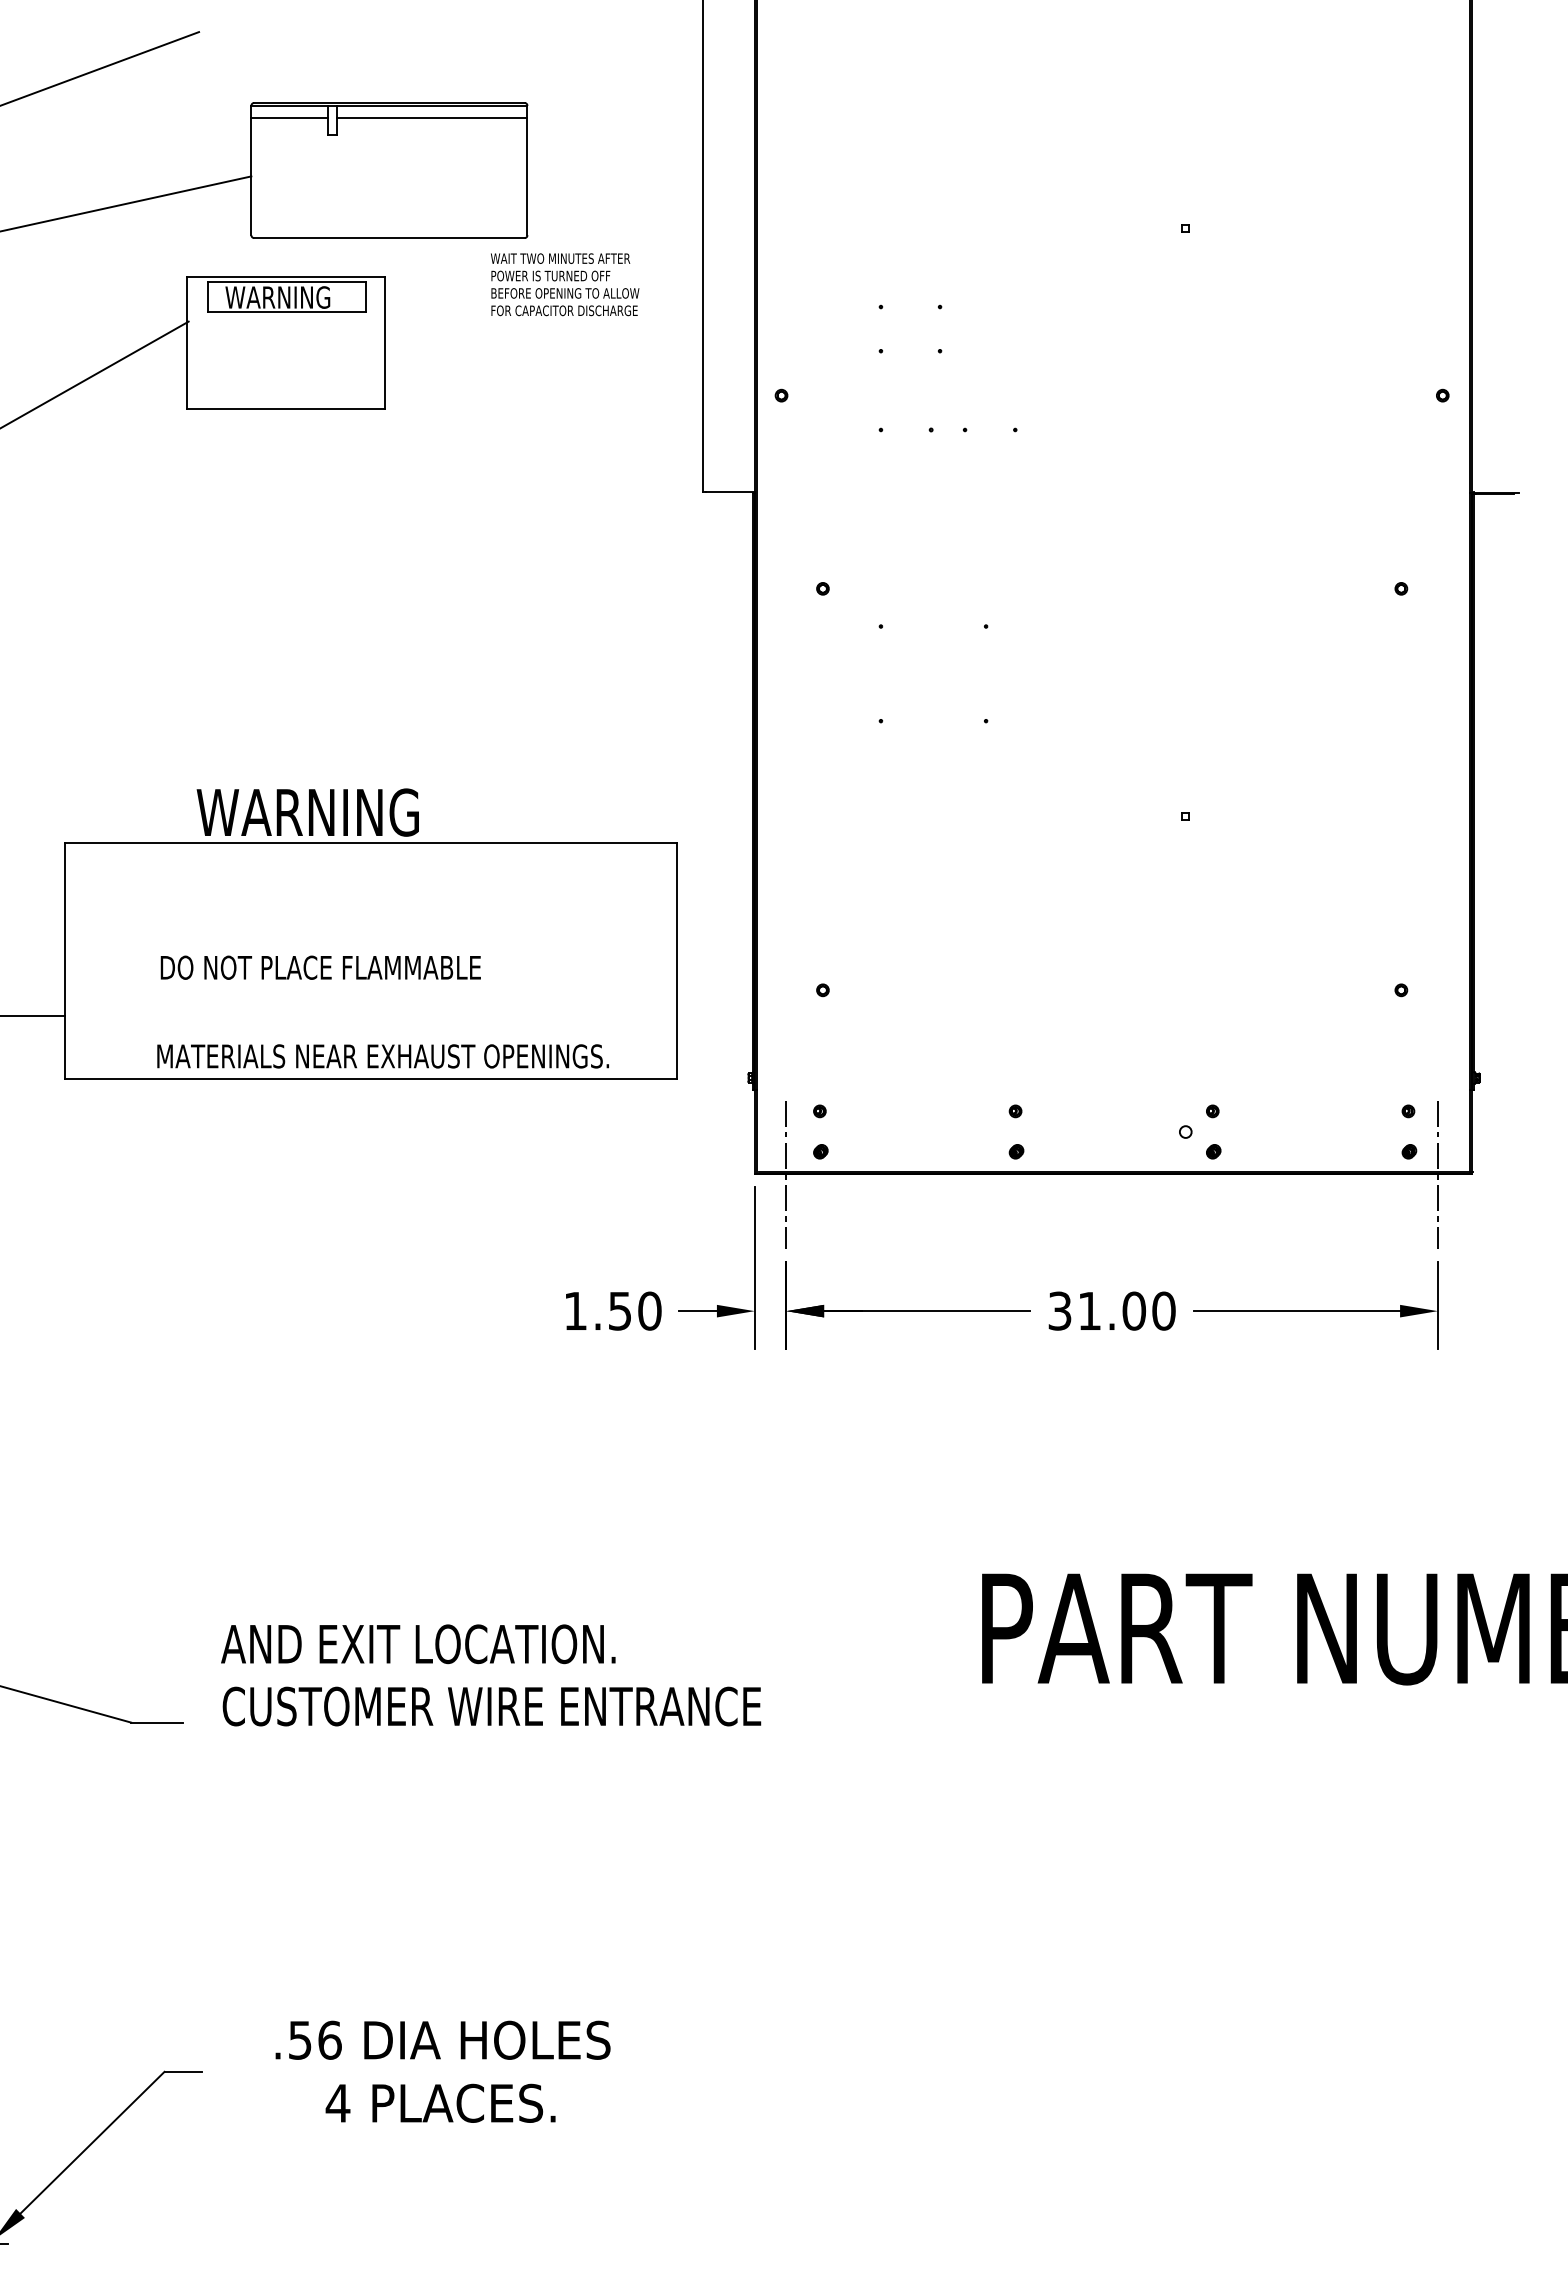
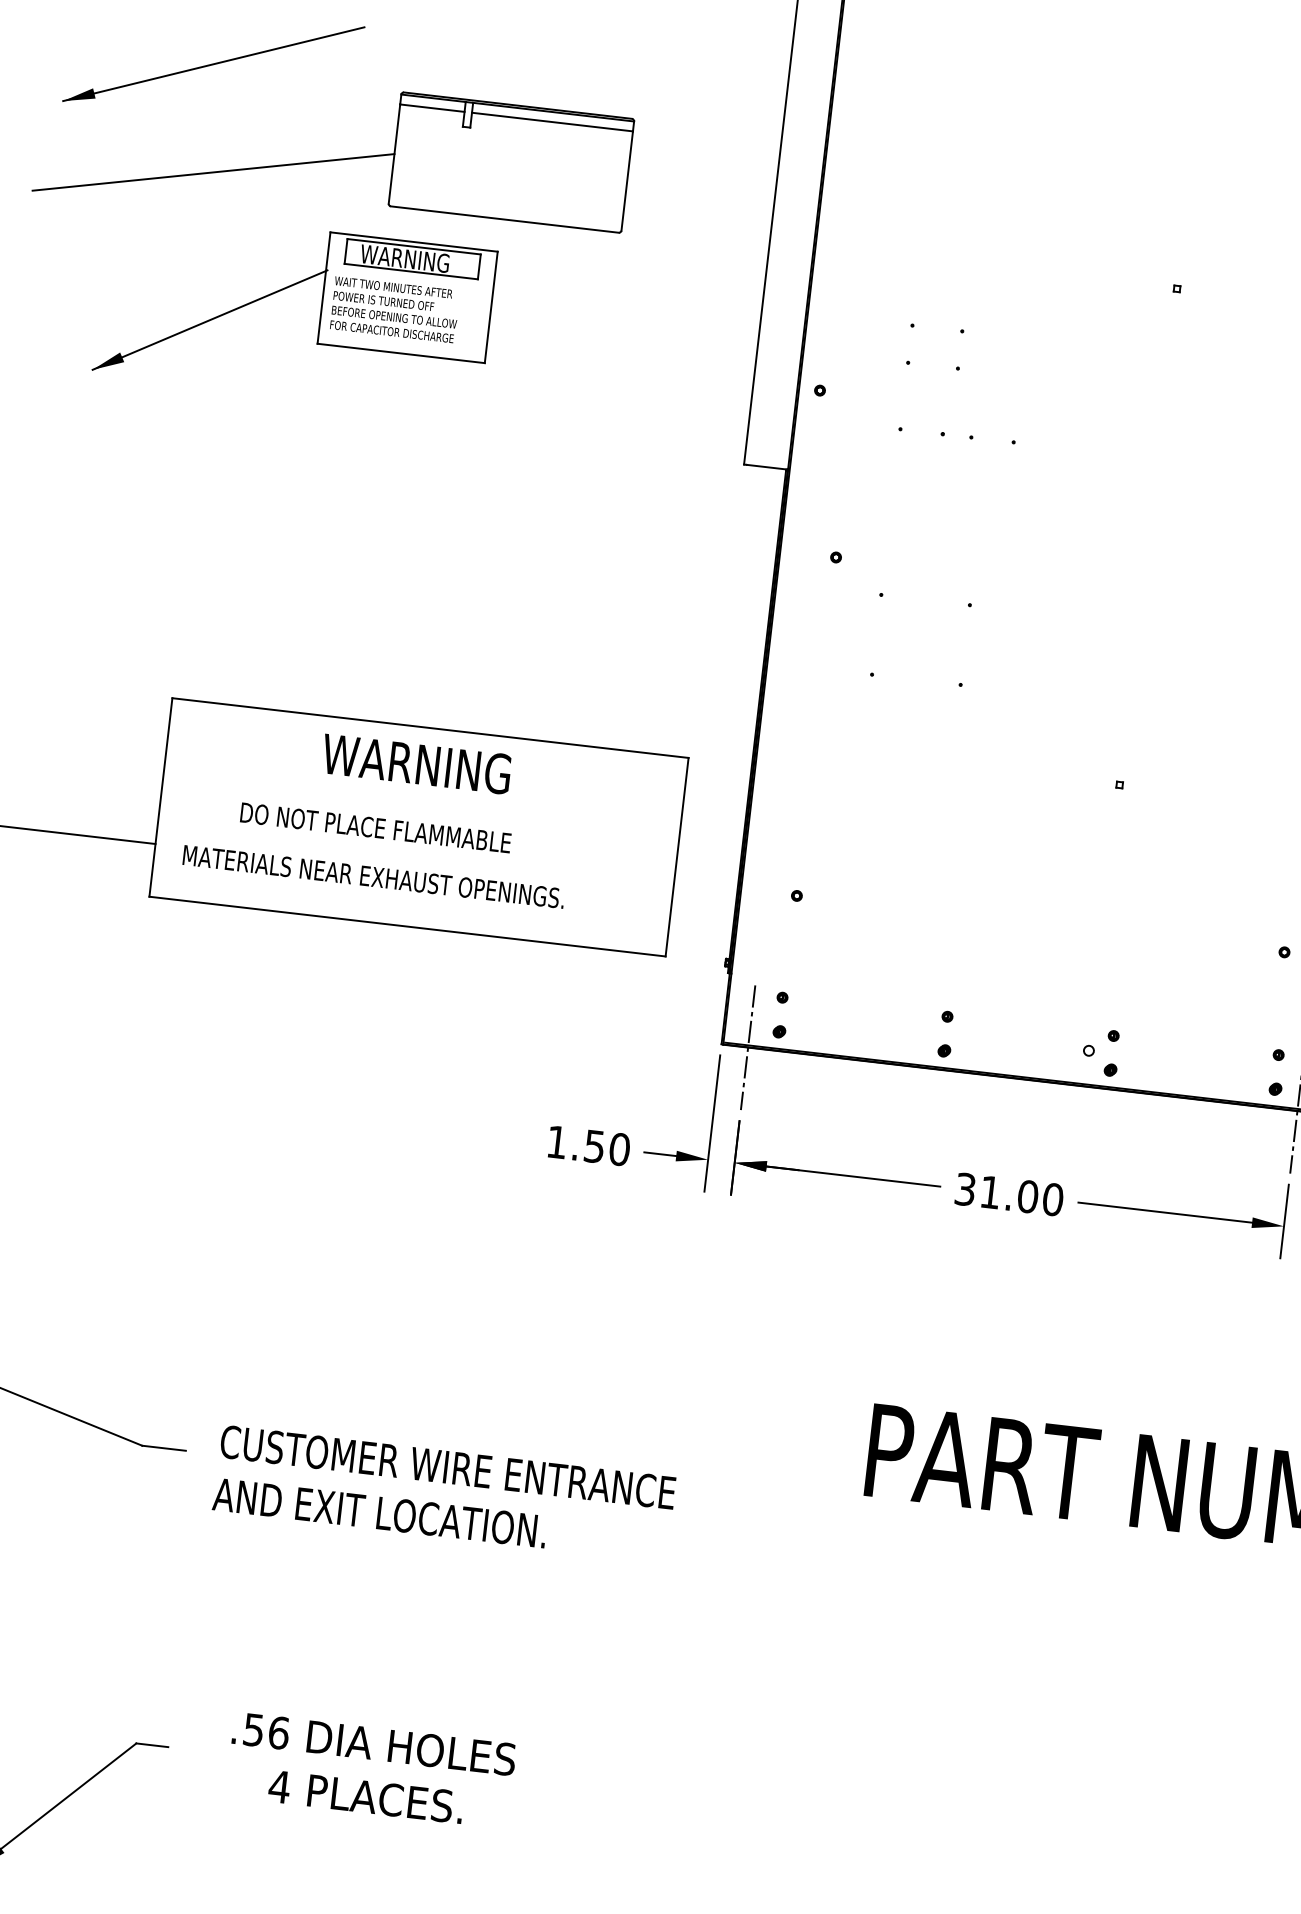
text: (565, 284) -> (395, 309), moved
text: (307, 812) -> (416, 764), moved
text: (382, 1056) -> (373, 876), moved
text: (418, 1644) -> (379, 1513), moved

